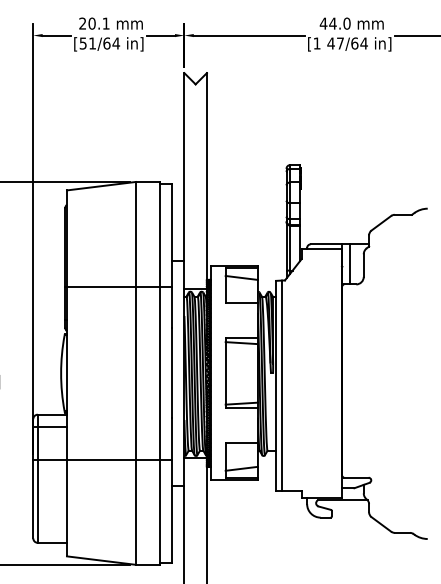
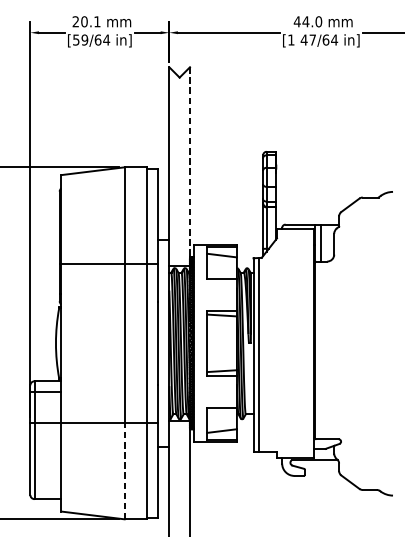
text: (92, 43) -> (84, 40), [51/64 -> [59/64
line: (206, 177) -> (189, 163), solid -> dashed
line: (135, 512) -> (124, 471), solid -> dashed

